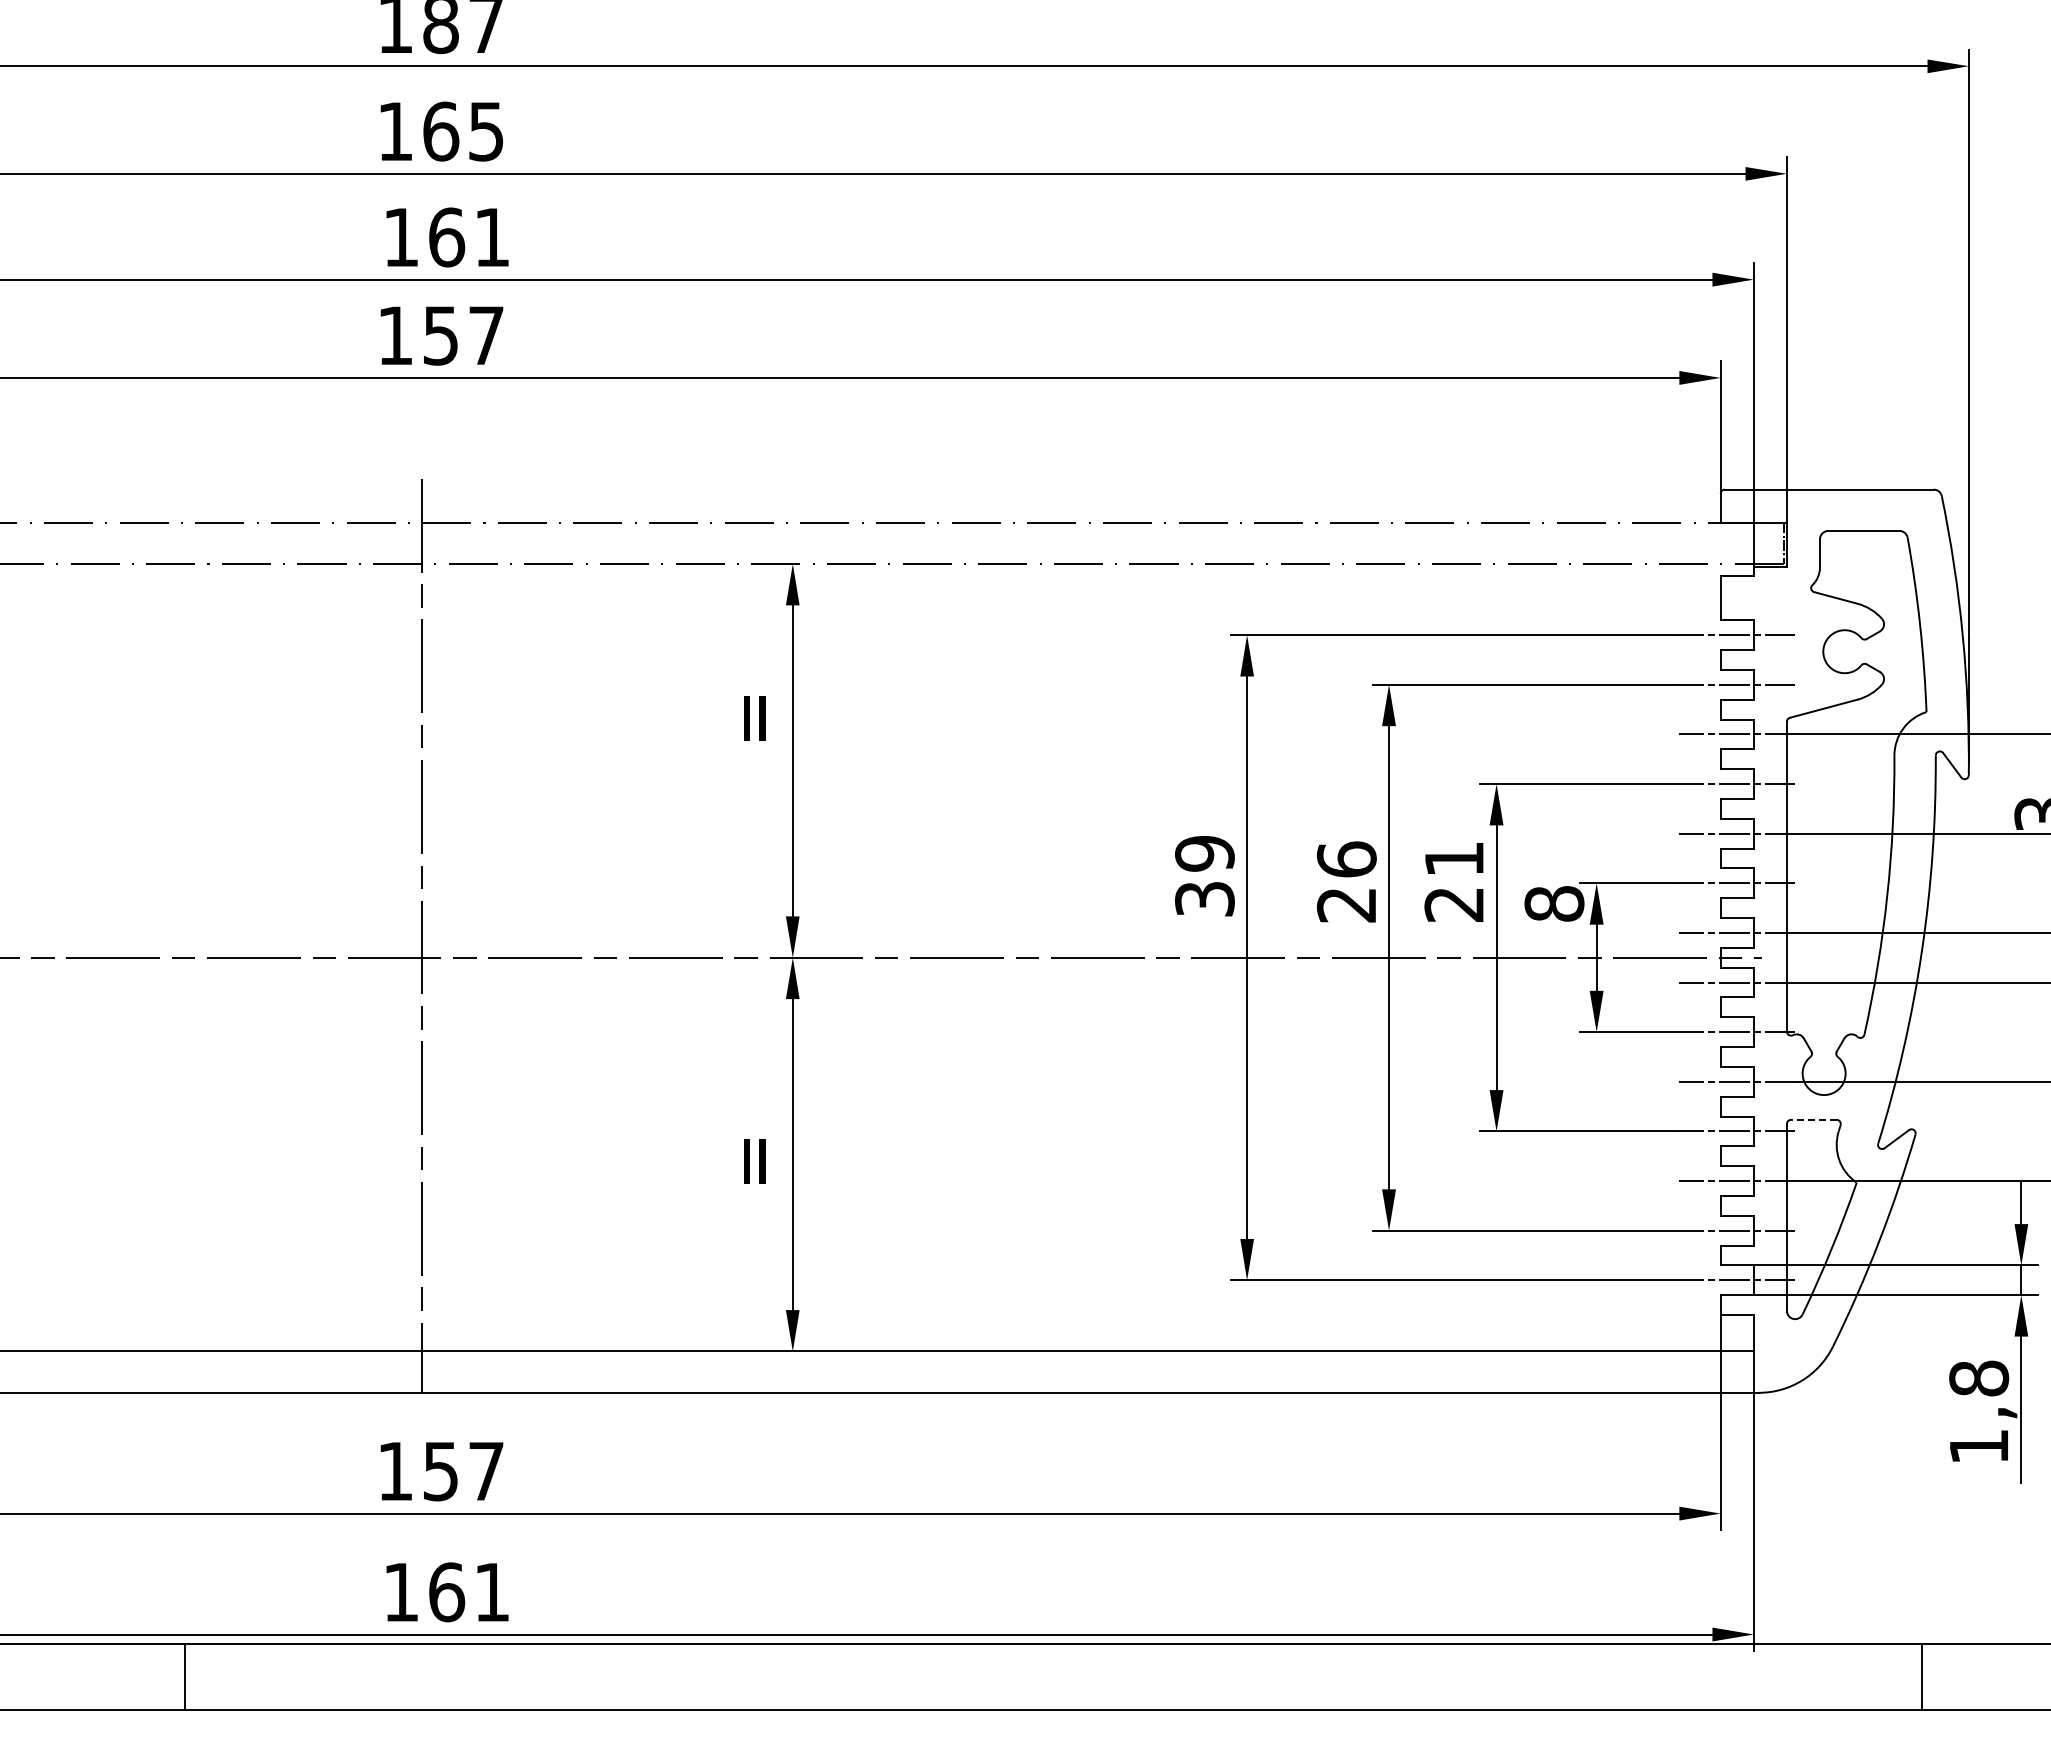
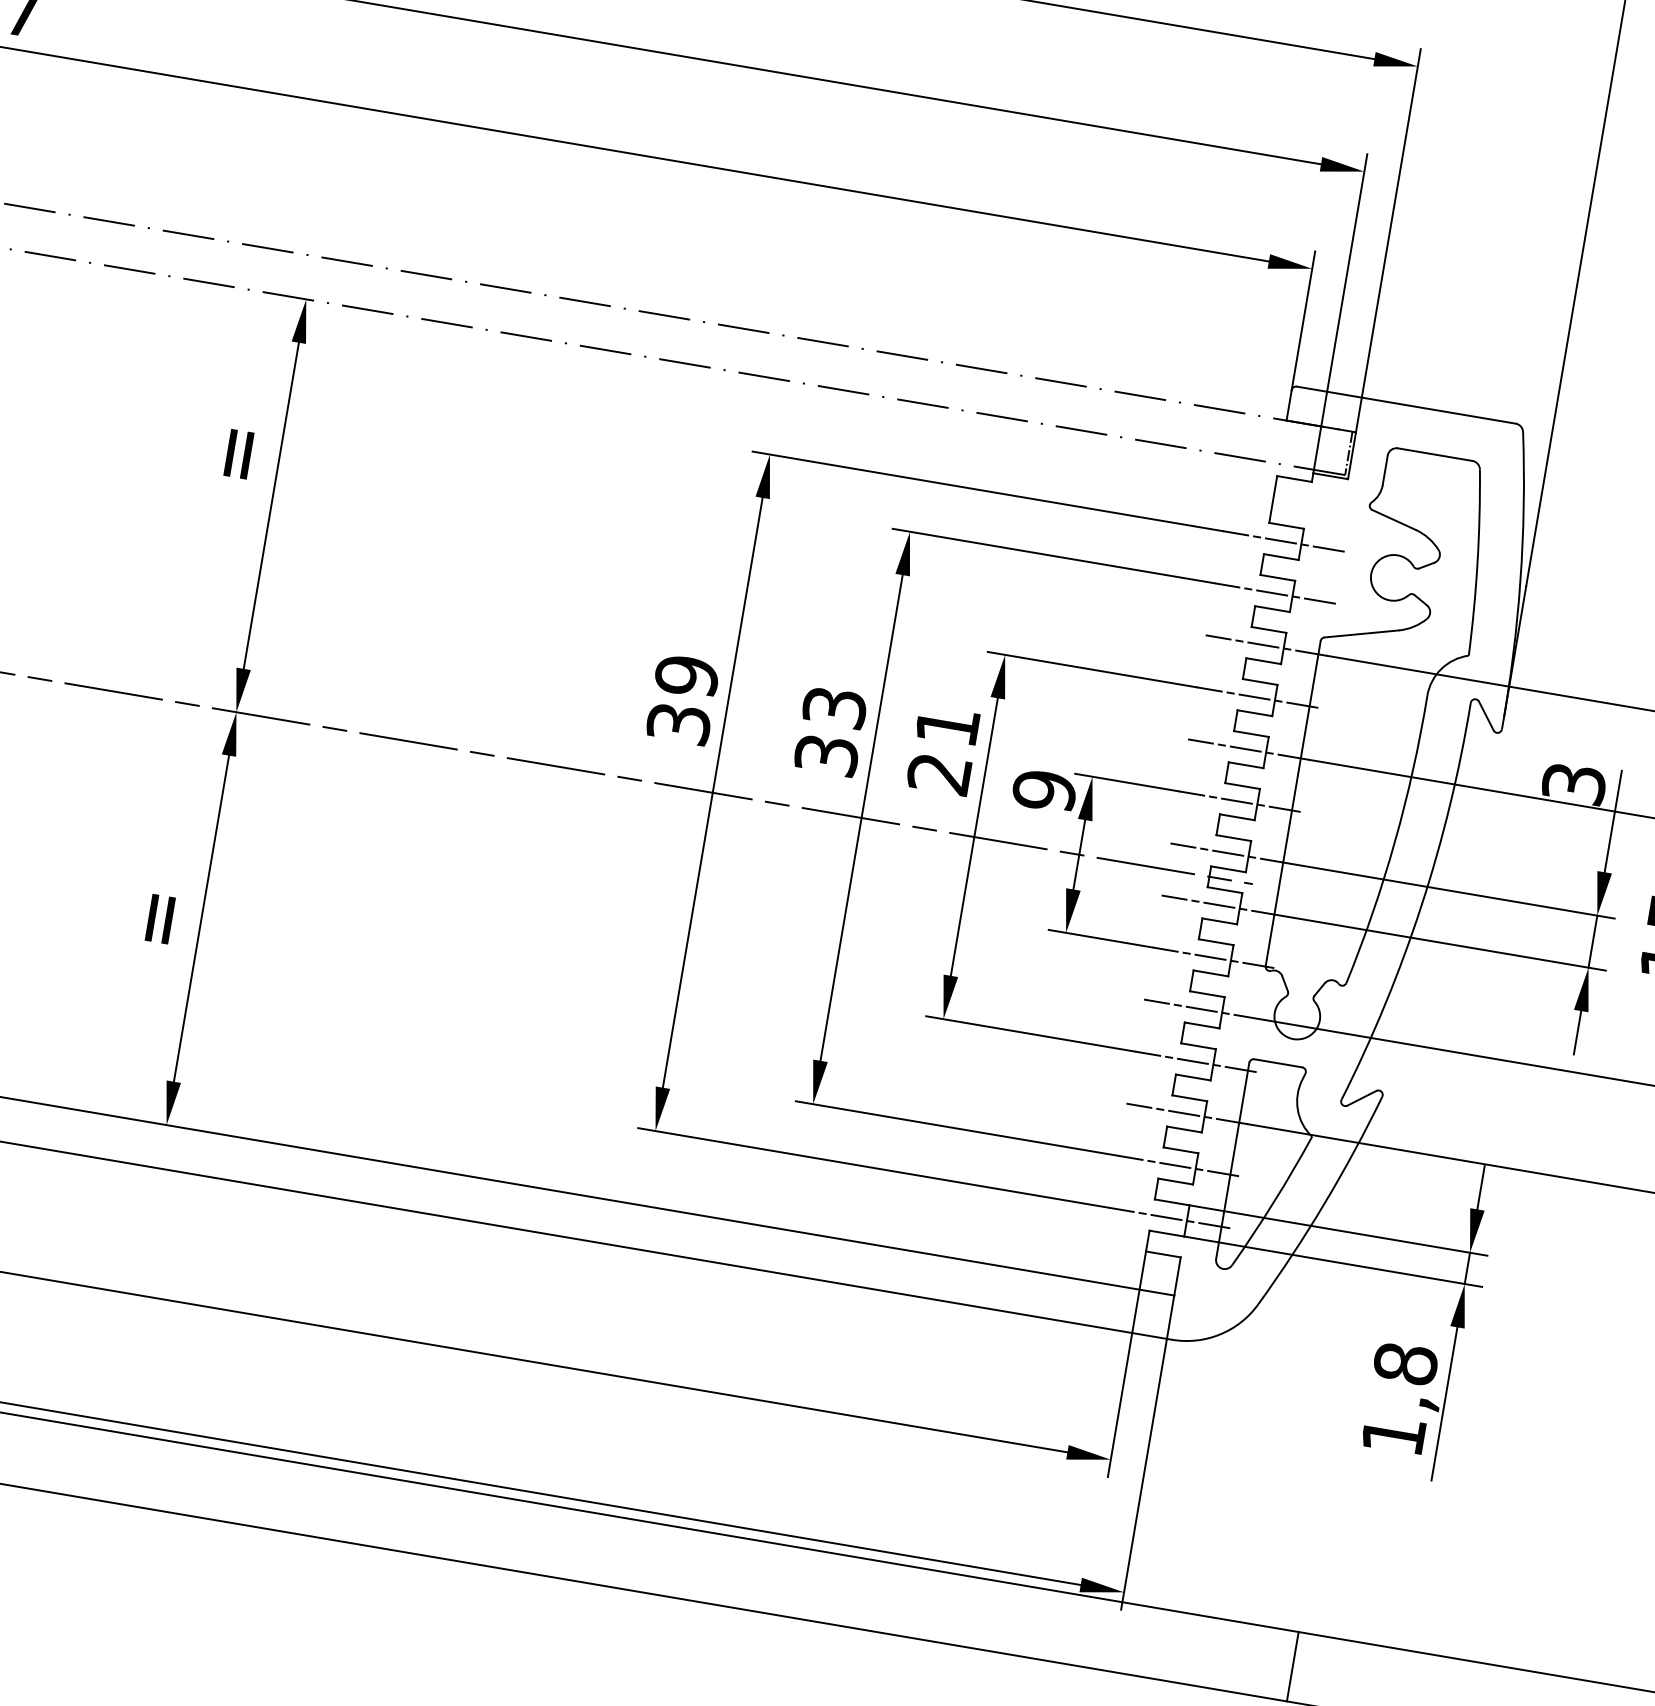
text: (1346, 881) -> (830, 730), 26 -> 33
text: (1554, 904) -> (1044, 791), 8 -> 9
line: (1813, 1119) -> (1278, 1062), dashed -> solid

